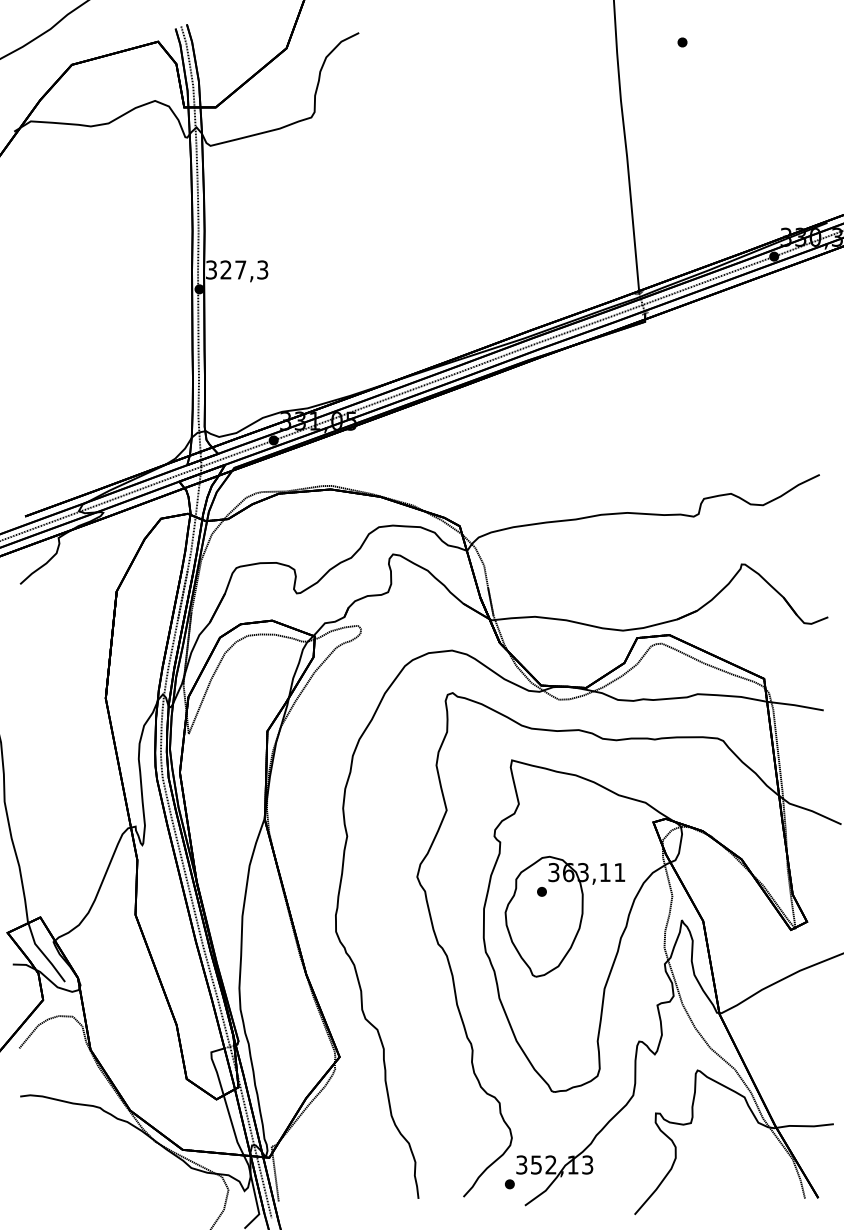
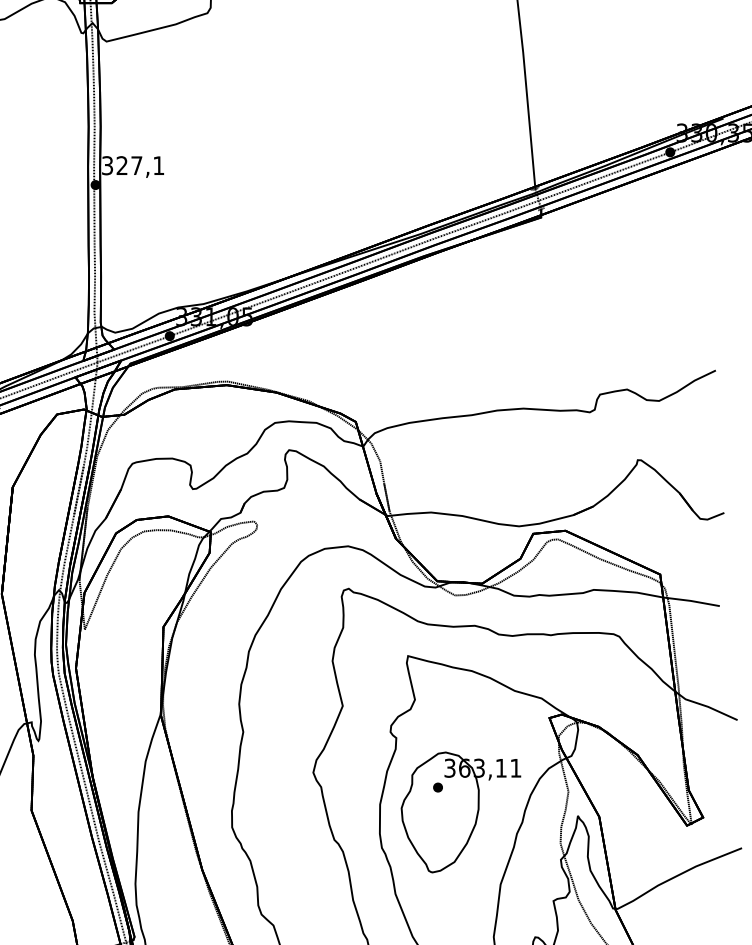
text: (262, 269) -> (158, 165), 327,3 -> 327,1

